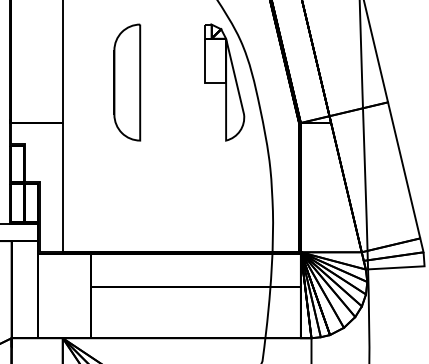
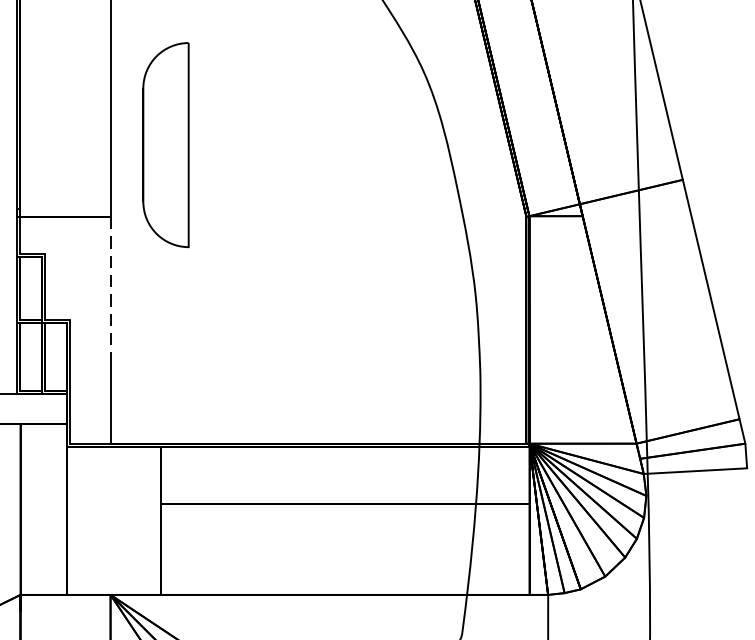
part: (127, 82) -> (166, 144), moved
part: (224, 82) -> (395, 144), removed
line: (62, 162) -> (110, 285), solid -> dashed

